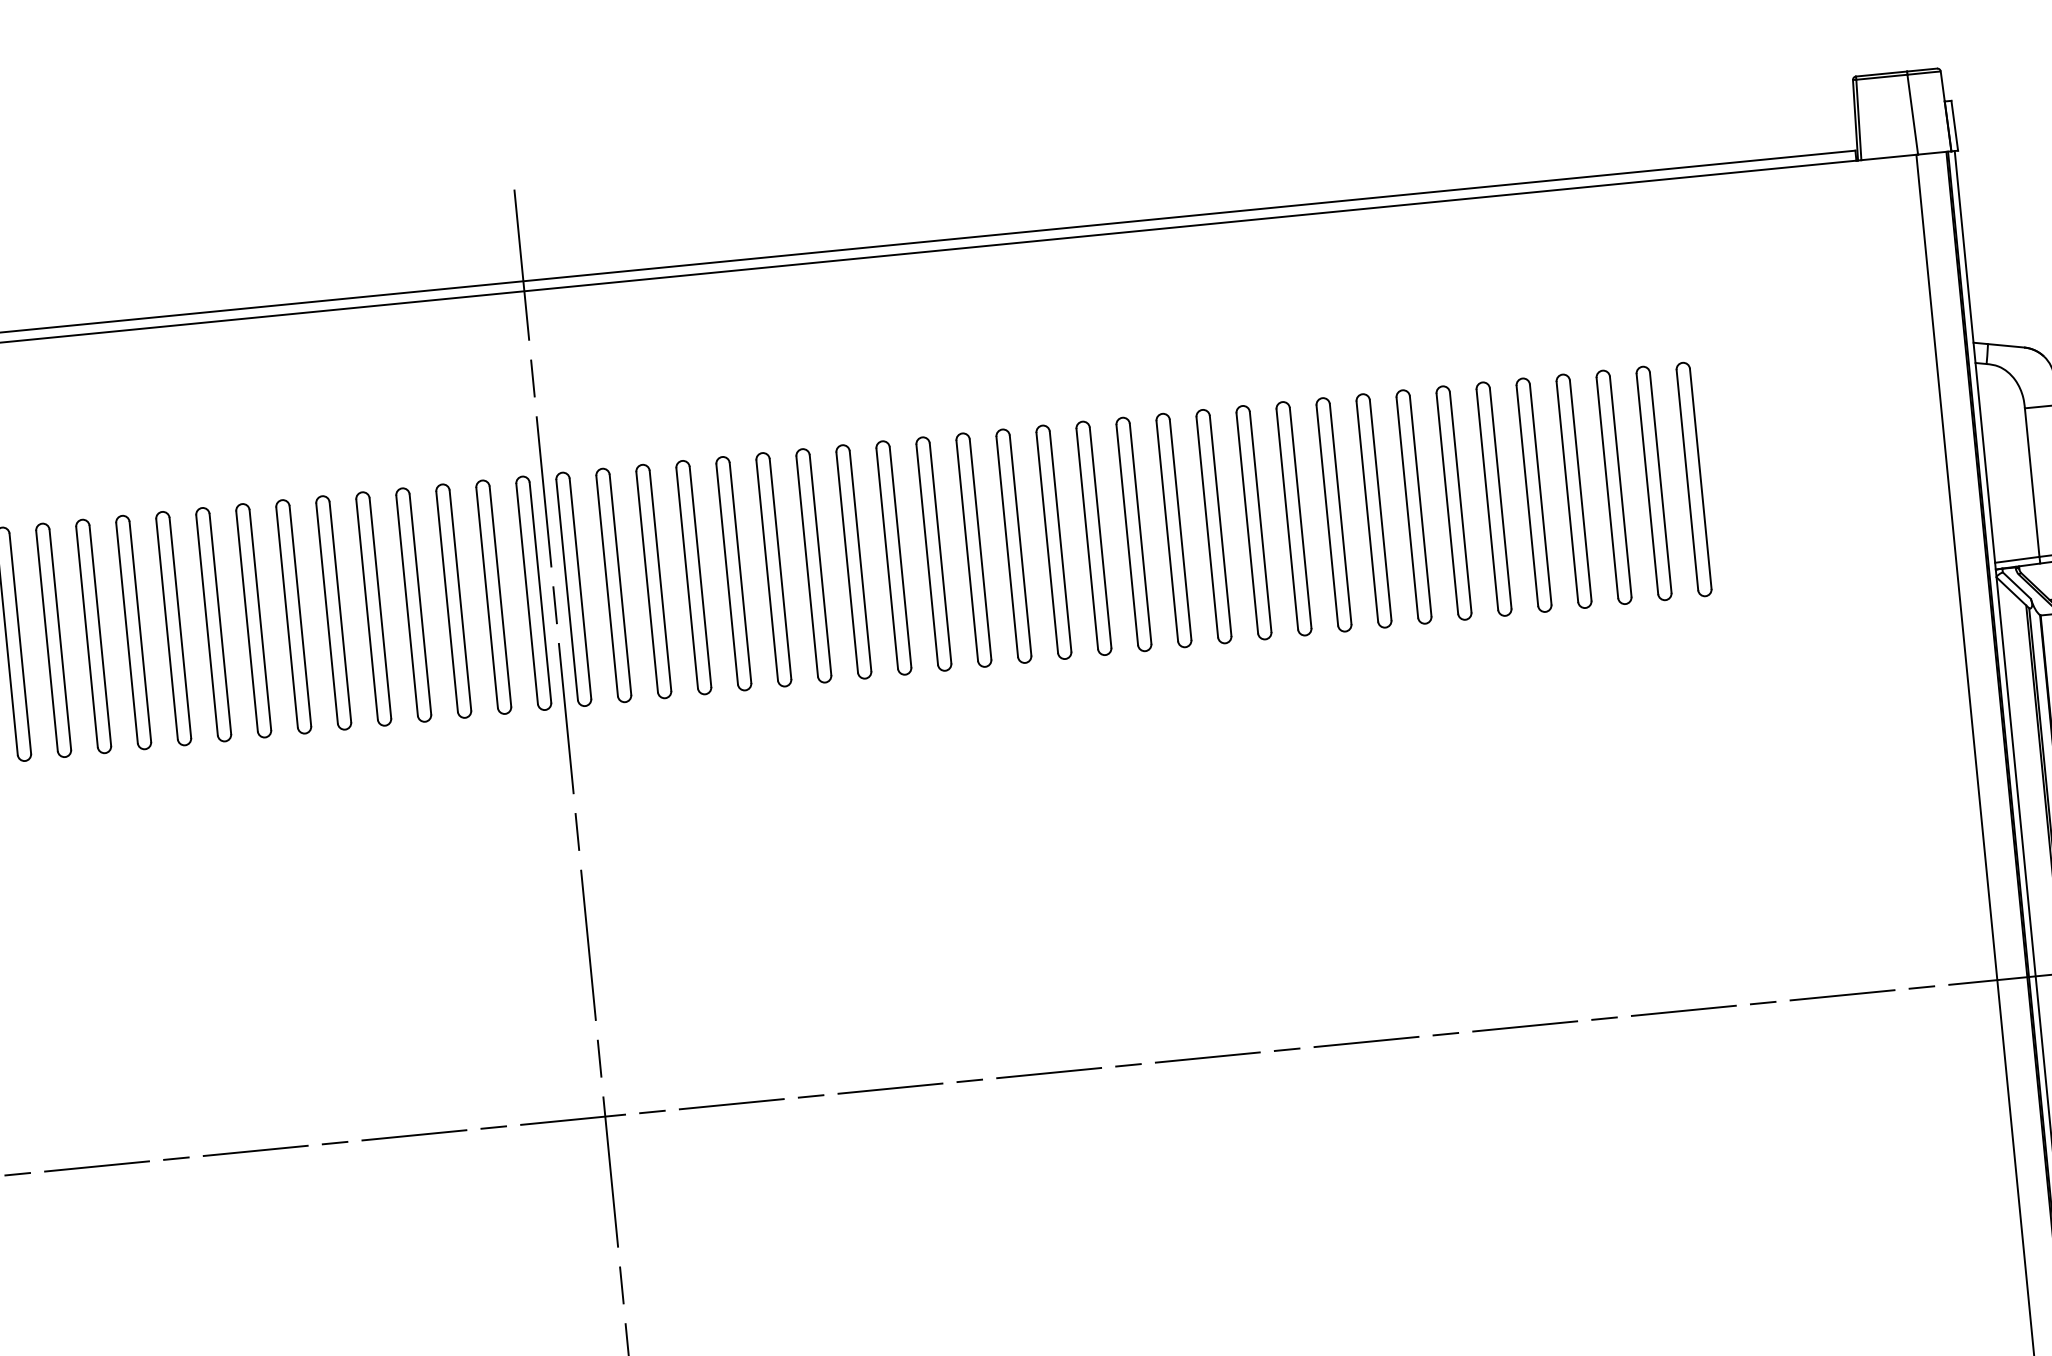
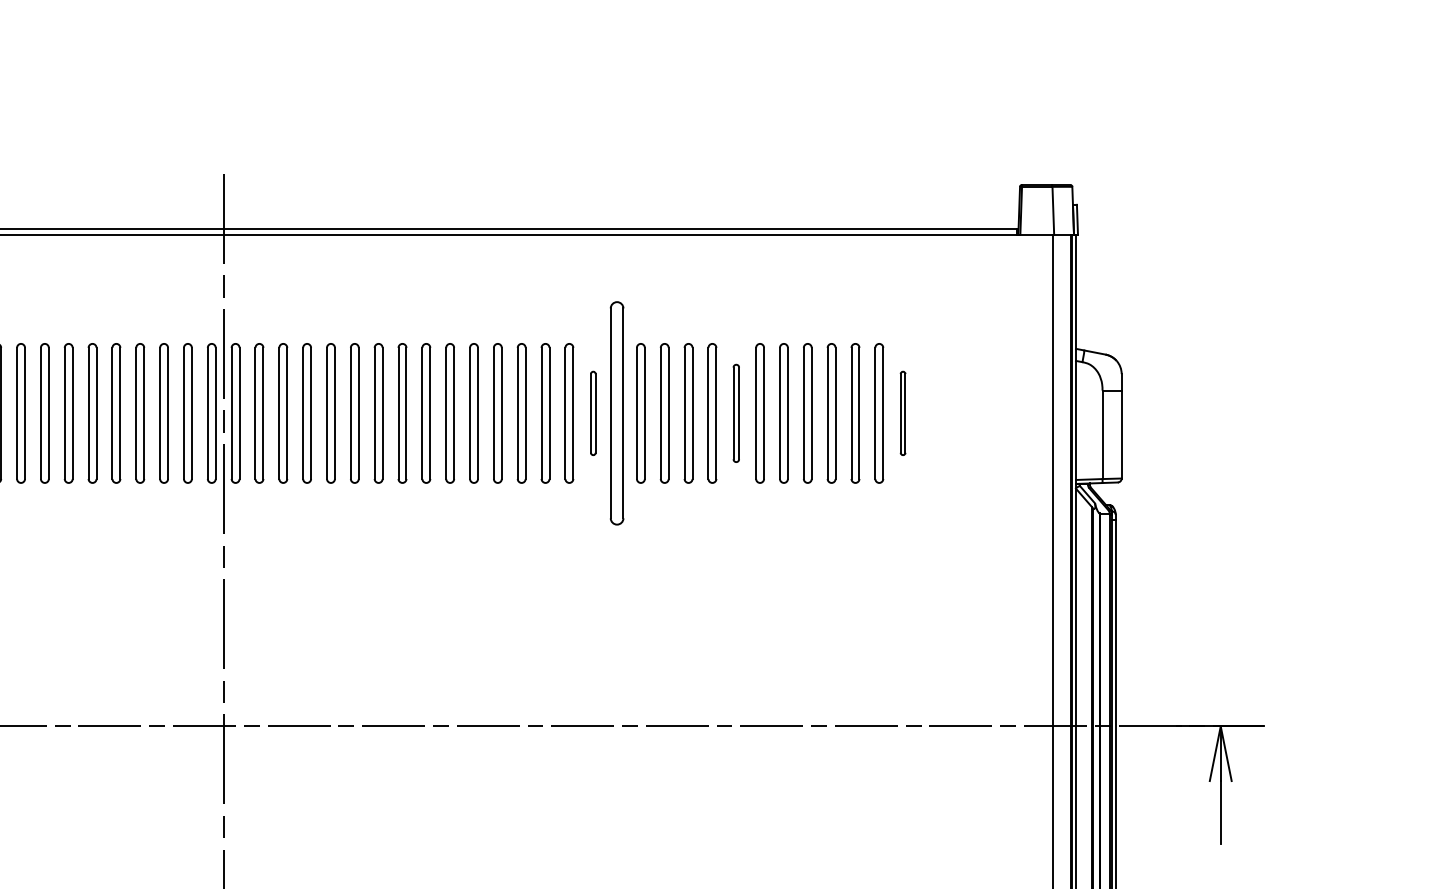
part: (1693, 479) -> (902, 413), size x0.6
part: (1414, 507) -> (736, 413), size x0.7
part: (1213, 526) -> (616, 413), size x1.6
part: (1174, 530) -> (593, 413), size x0.6

